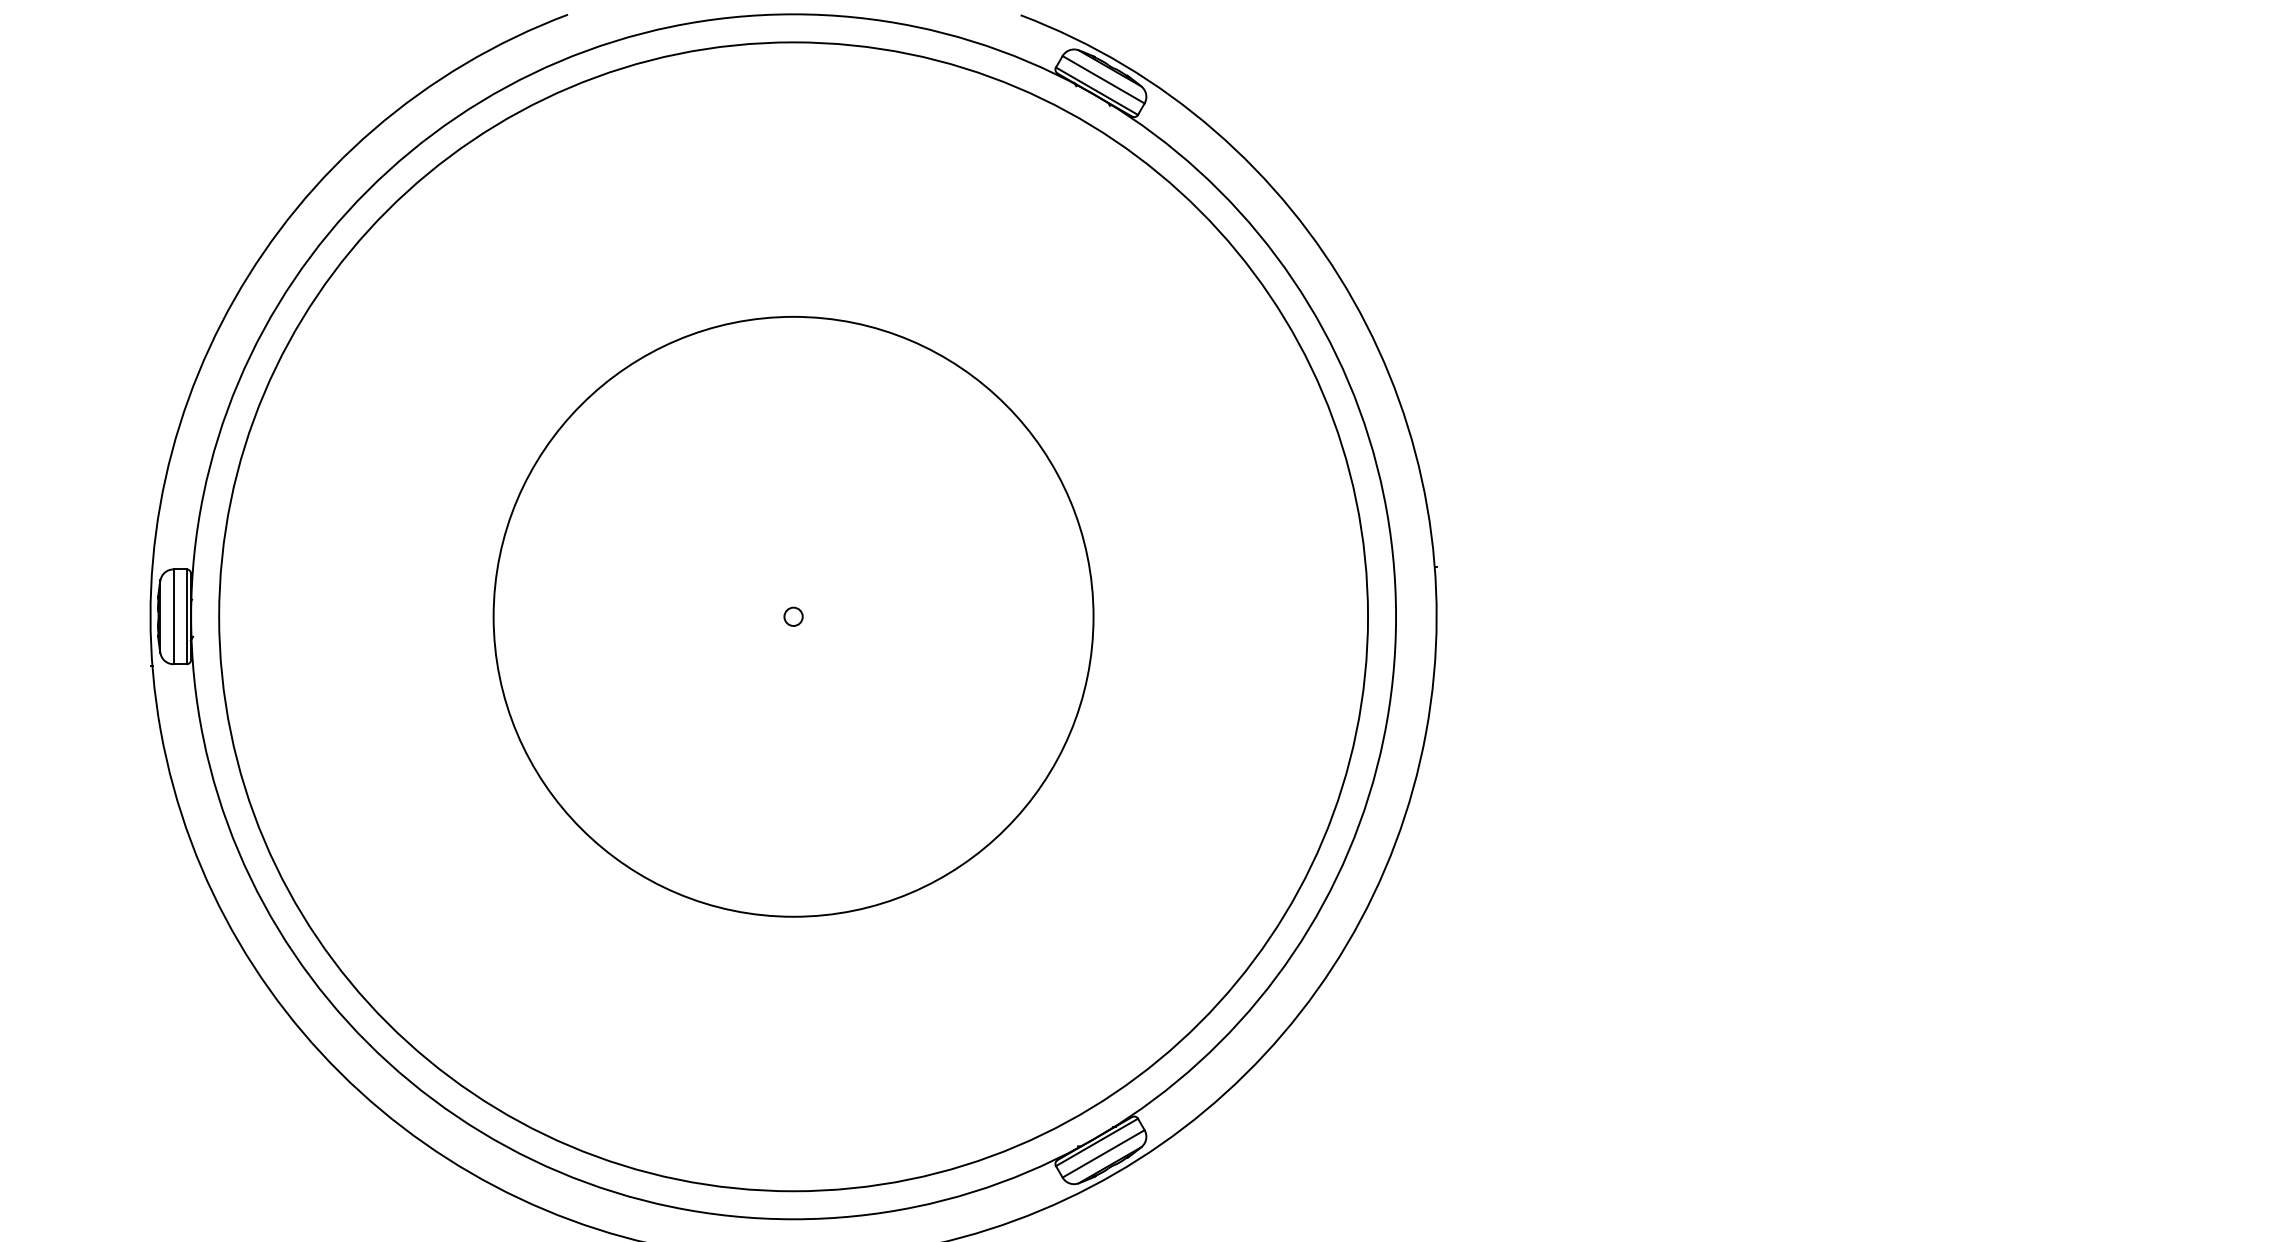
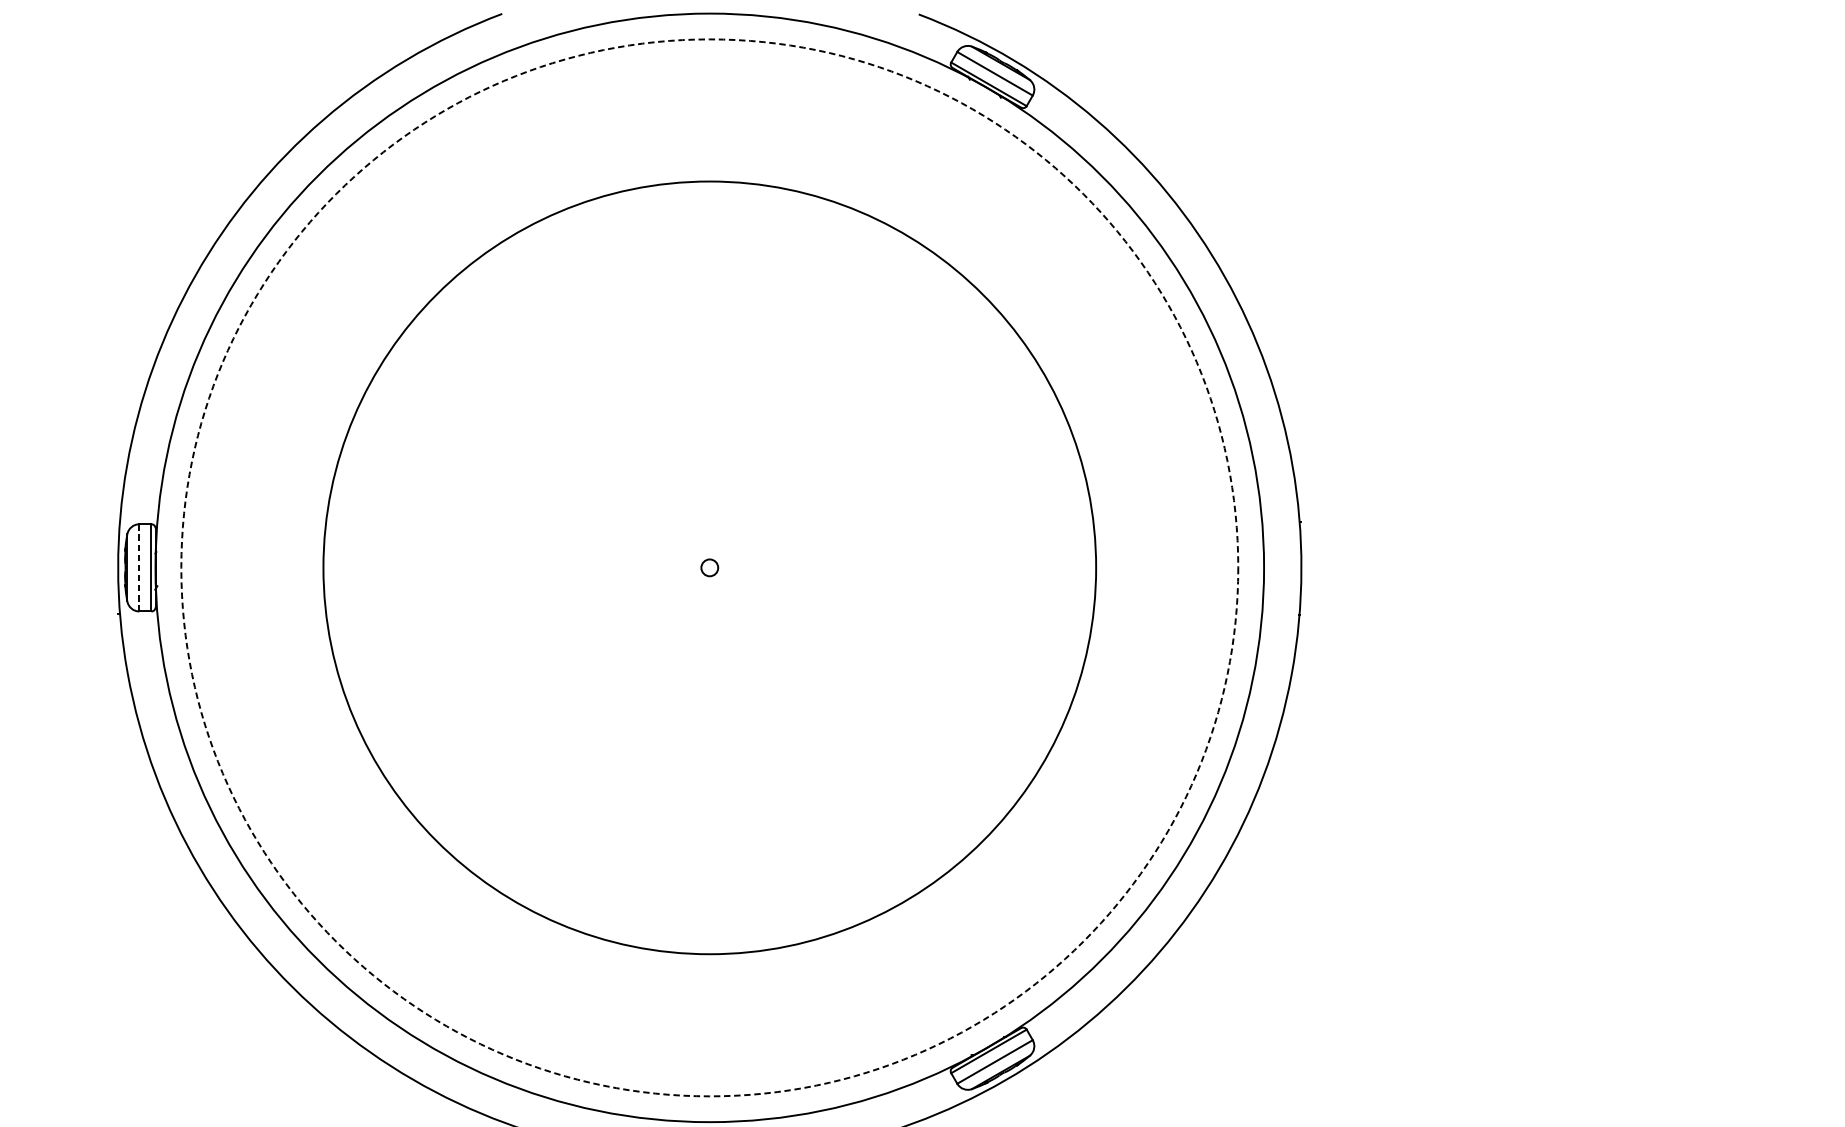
circle: (793, 616) -> (709, 567), size x1.4
circle: (793, 616) -> (709, 567), solid -> dashed
line: (173, 617) -> (139, 568), solid -> dashed

